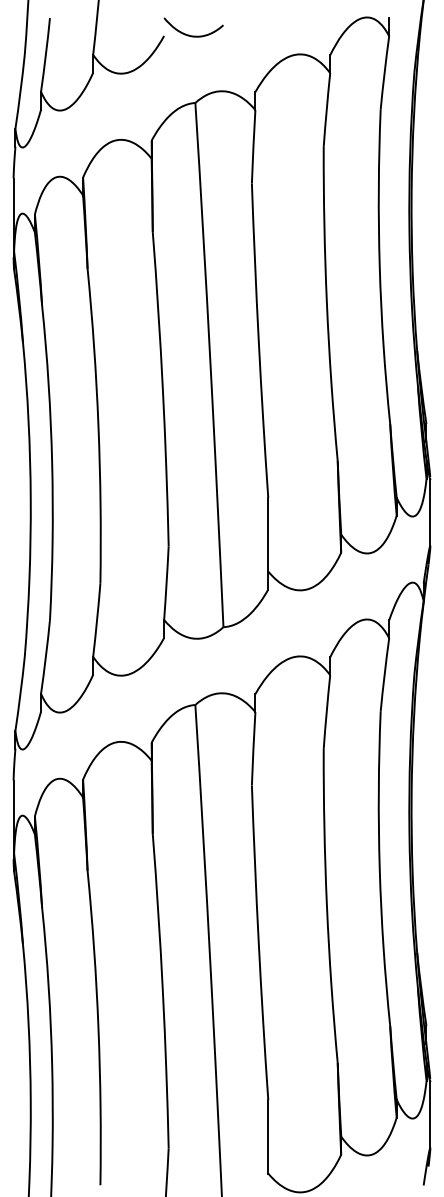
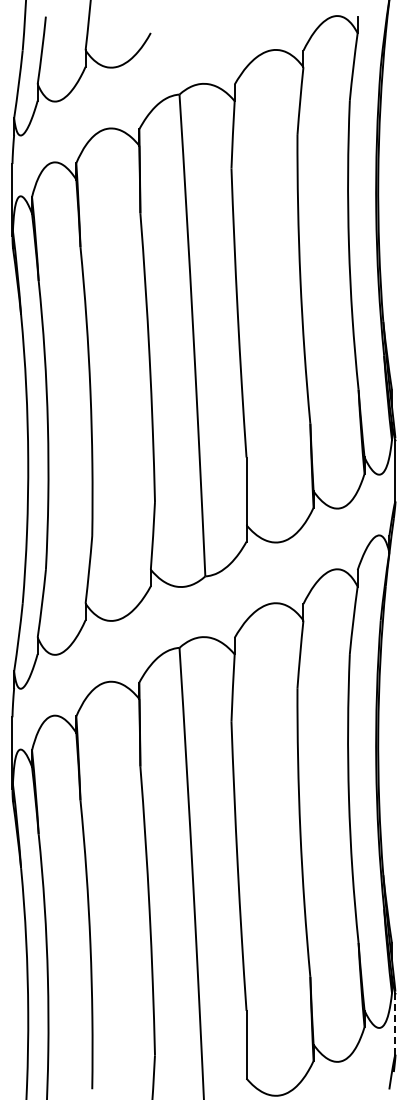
curve: (193, 35) -> (177, 32), removed
line: (430, 1113) -> (395, 1023), solid -> dashed

